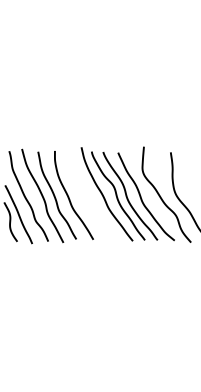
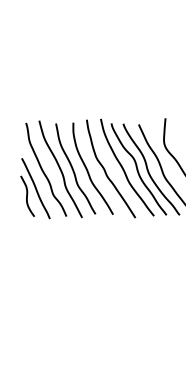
curve: (86, 197) -> (106, 170), added

